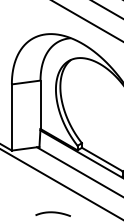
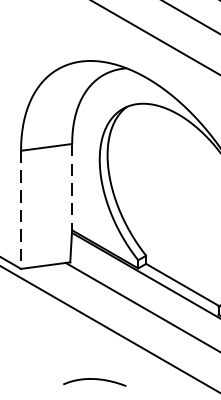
line: (40, 105) -> (72, 188), solid -> dashed
line: (11, 118) -> (20, 211), solid -> dashed

